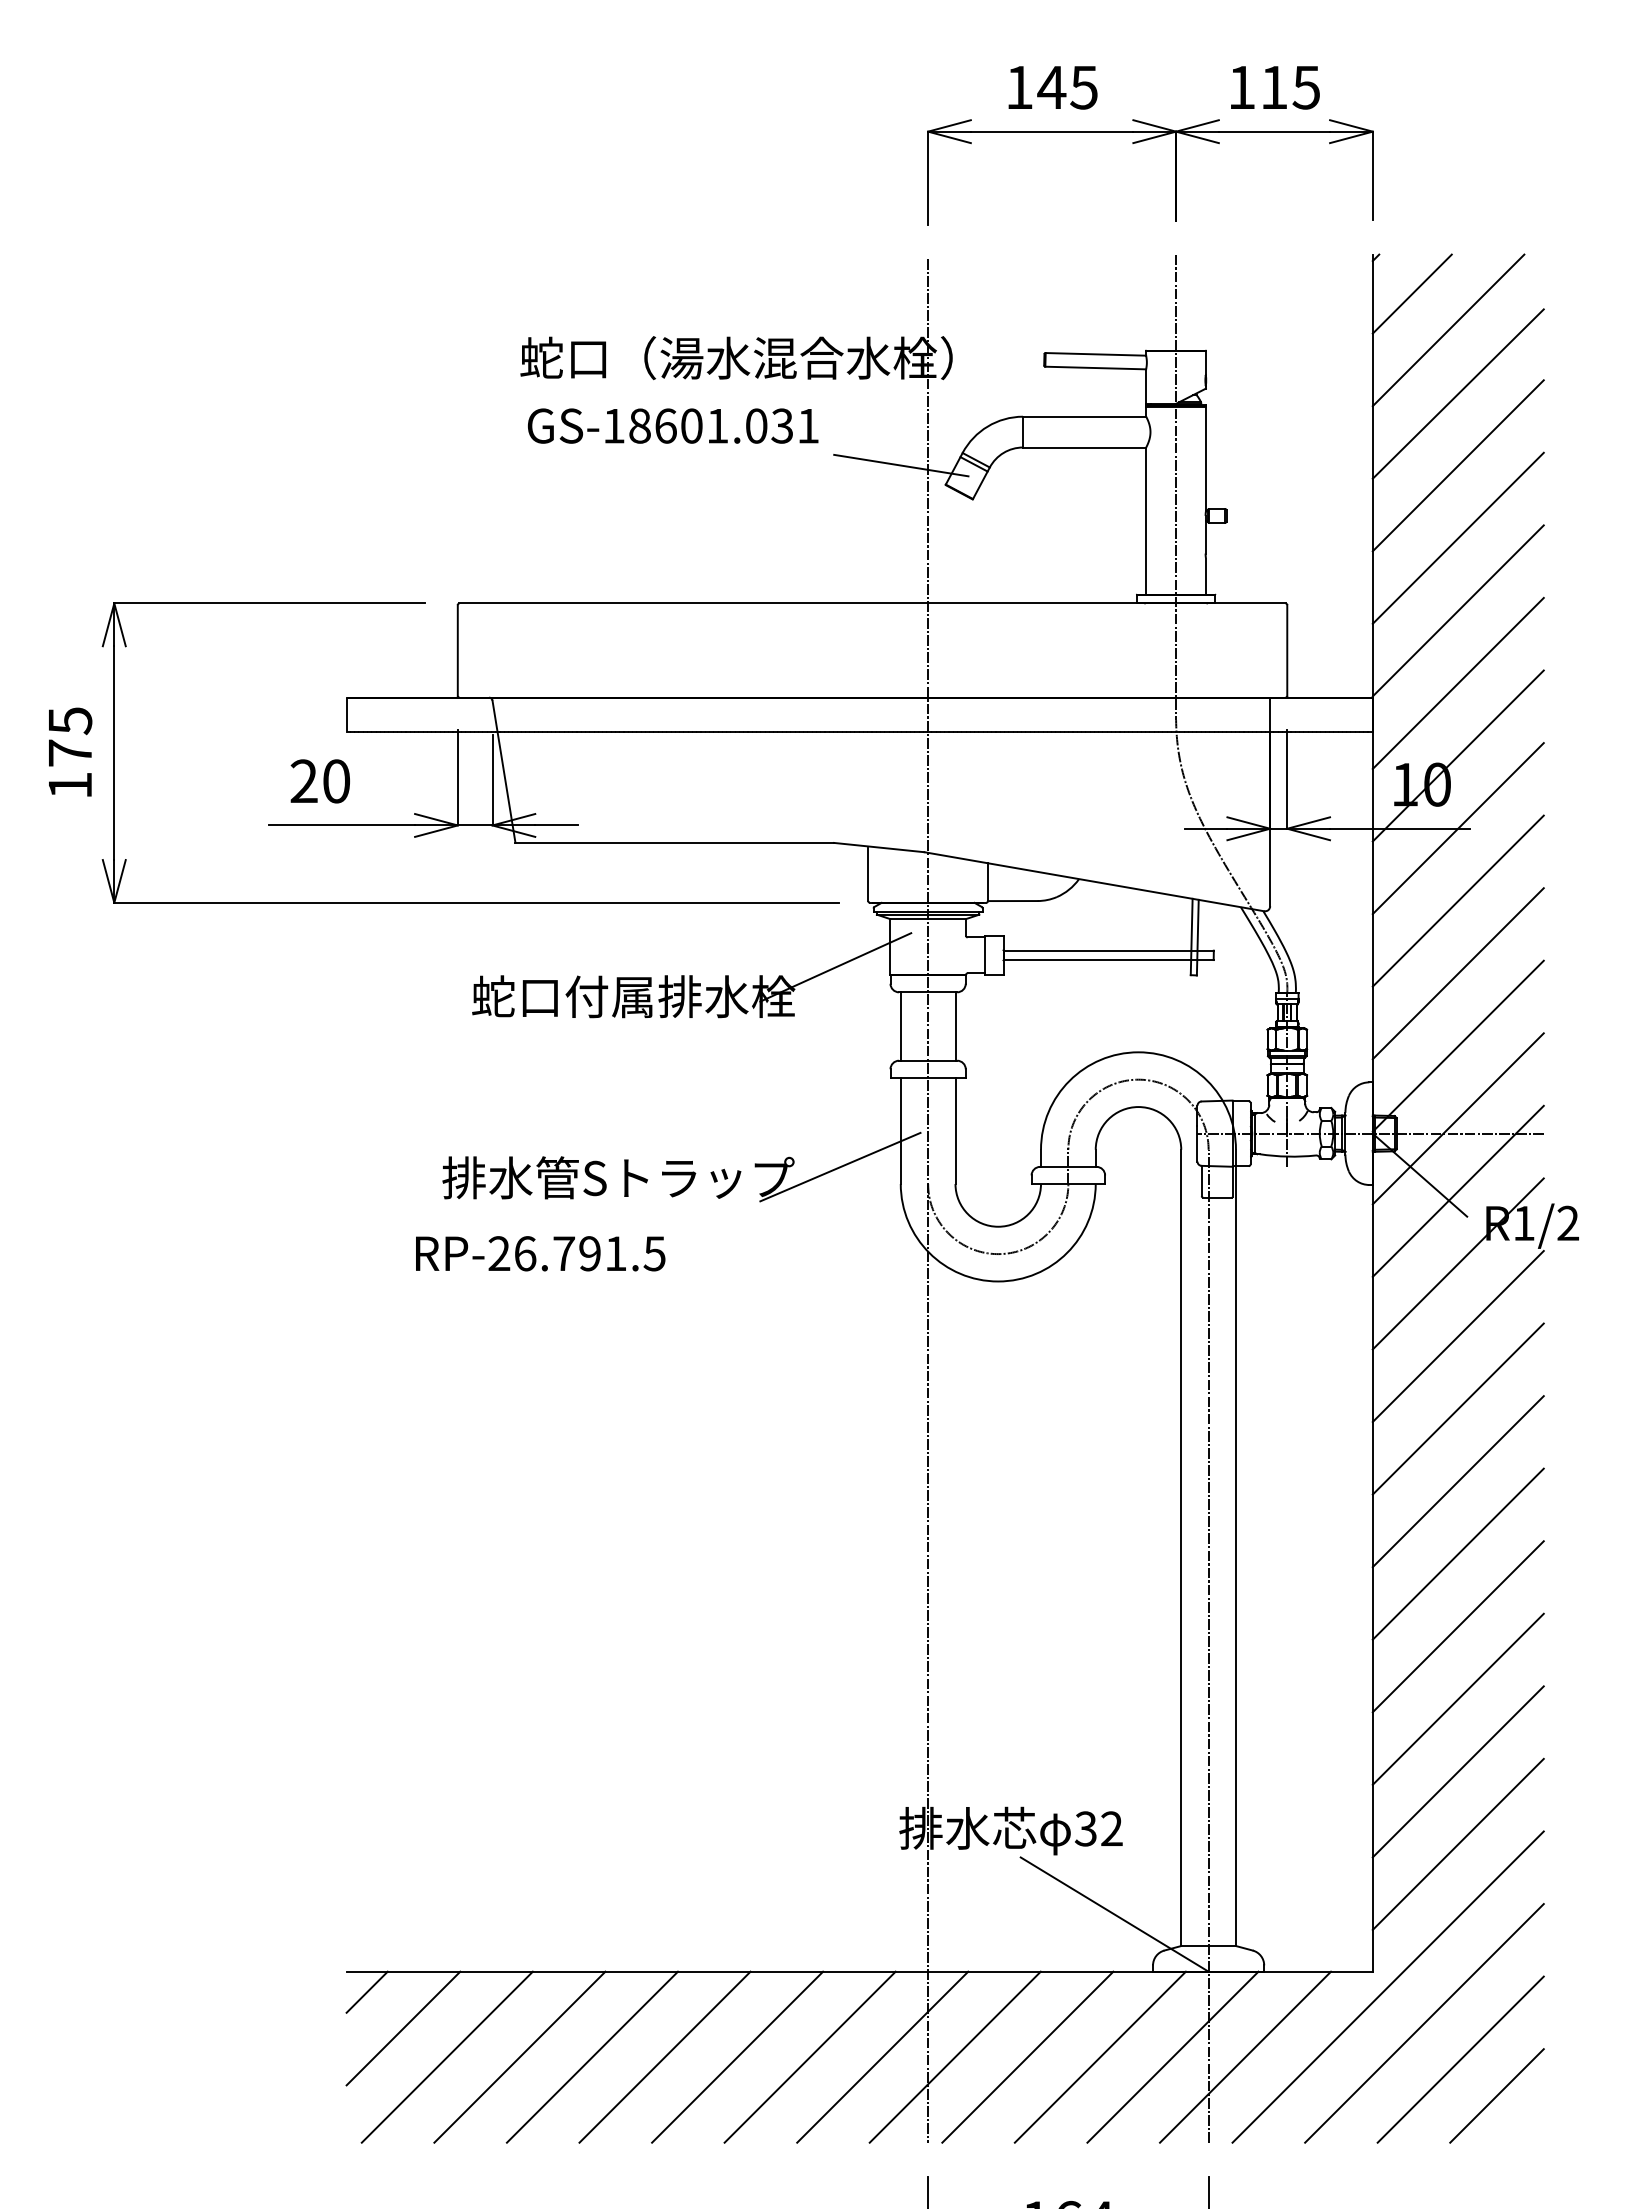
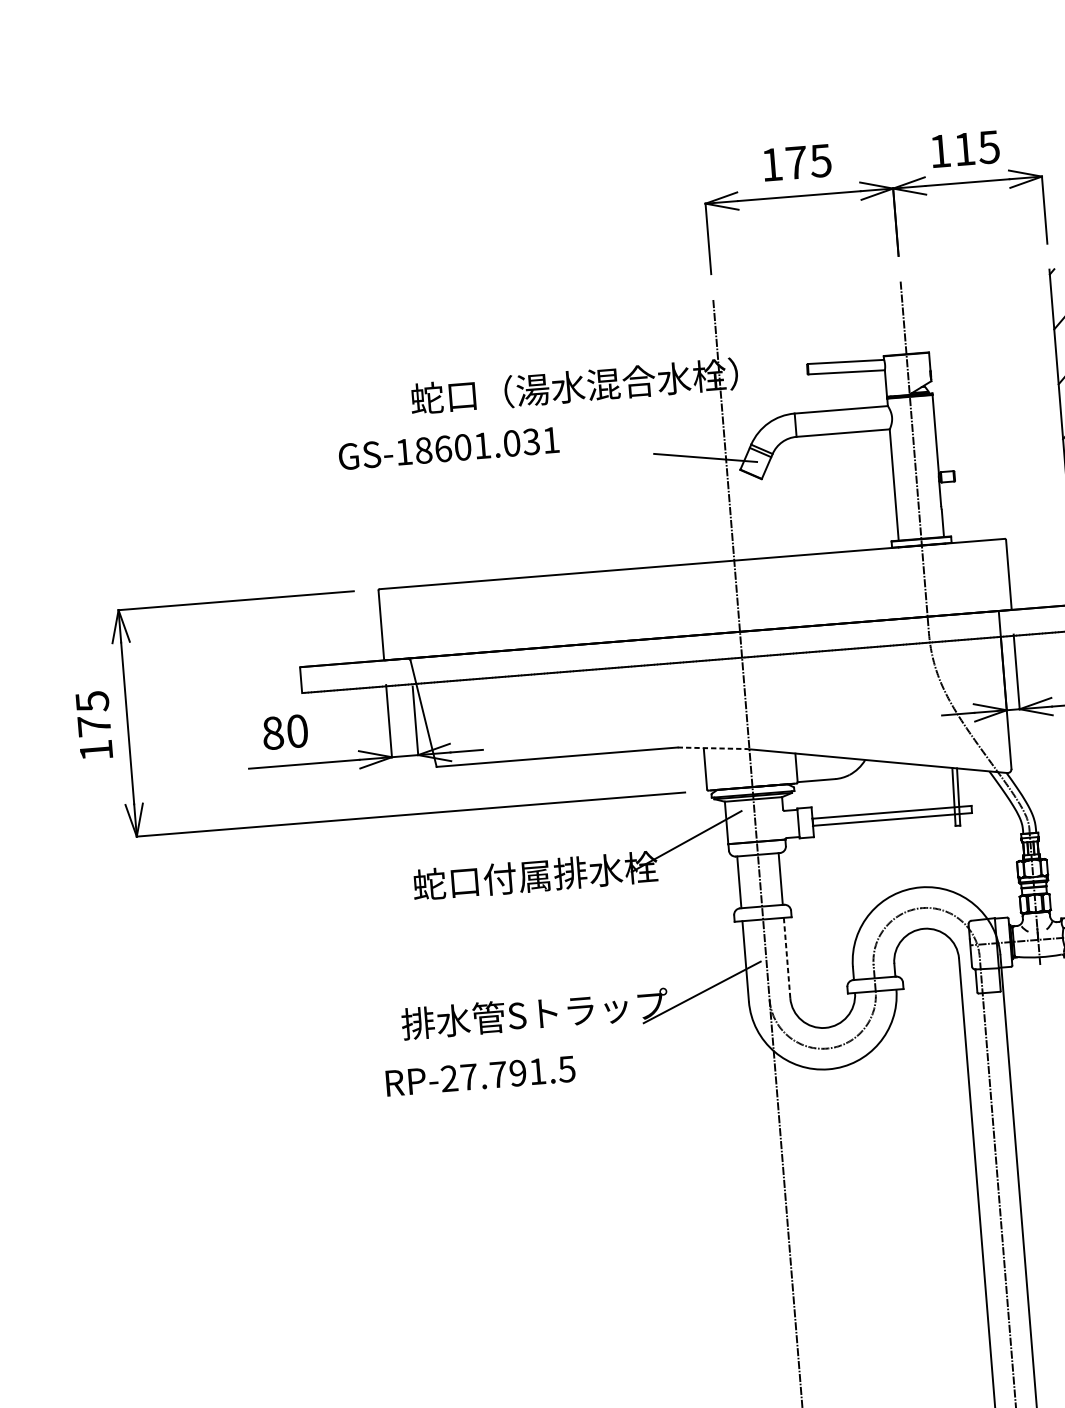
text: (1051, 87) -> (796, 162), 145 -> 175
text: (673, 425) -> (449, 448), moved
text: (303, 781) -> (272, 733), 20 -> 80
line: (879, 847) -> (712, 748), solid -> dashed
line: (955, 1130) -> (787, 957), solid -> dashed
text: (525, 1253) -> (469, 1076), RP-26.791.5 -> RP-27.791.5

